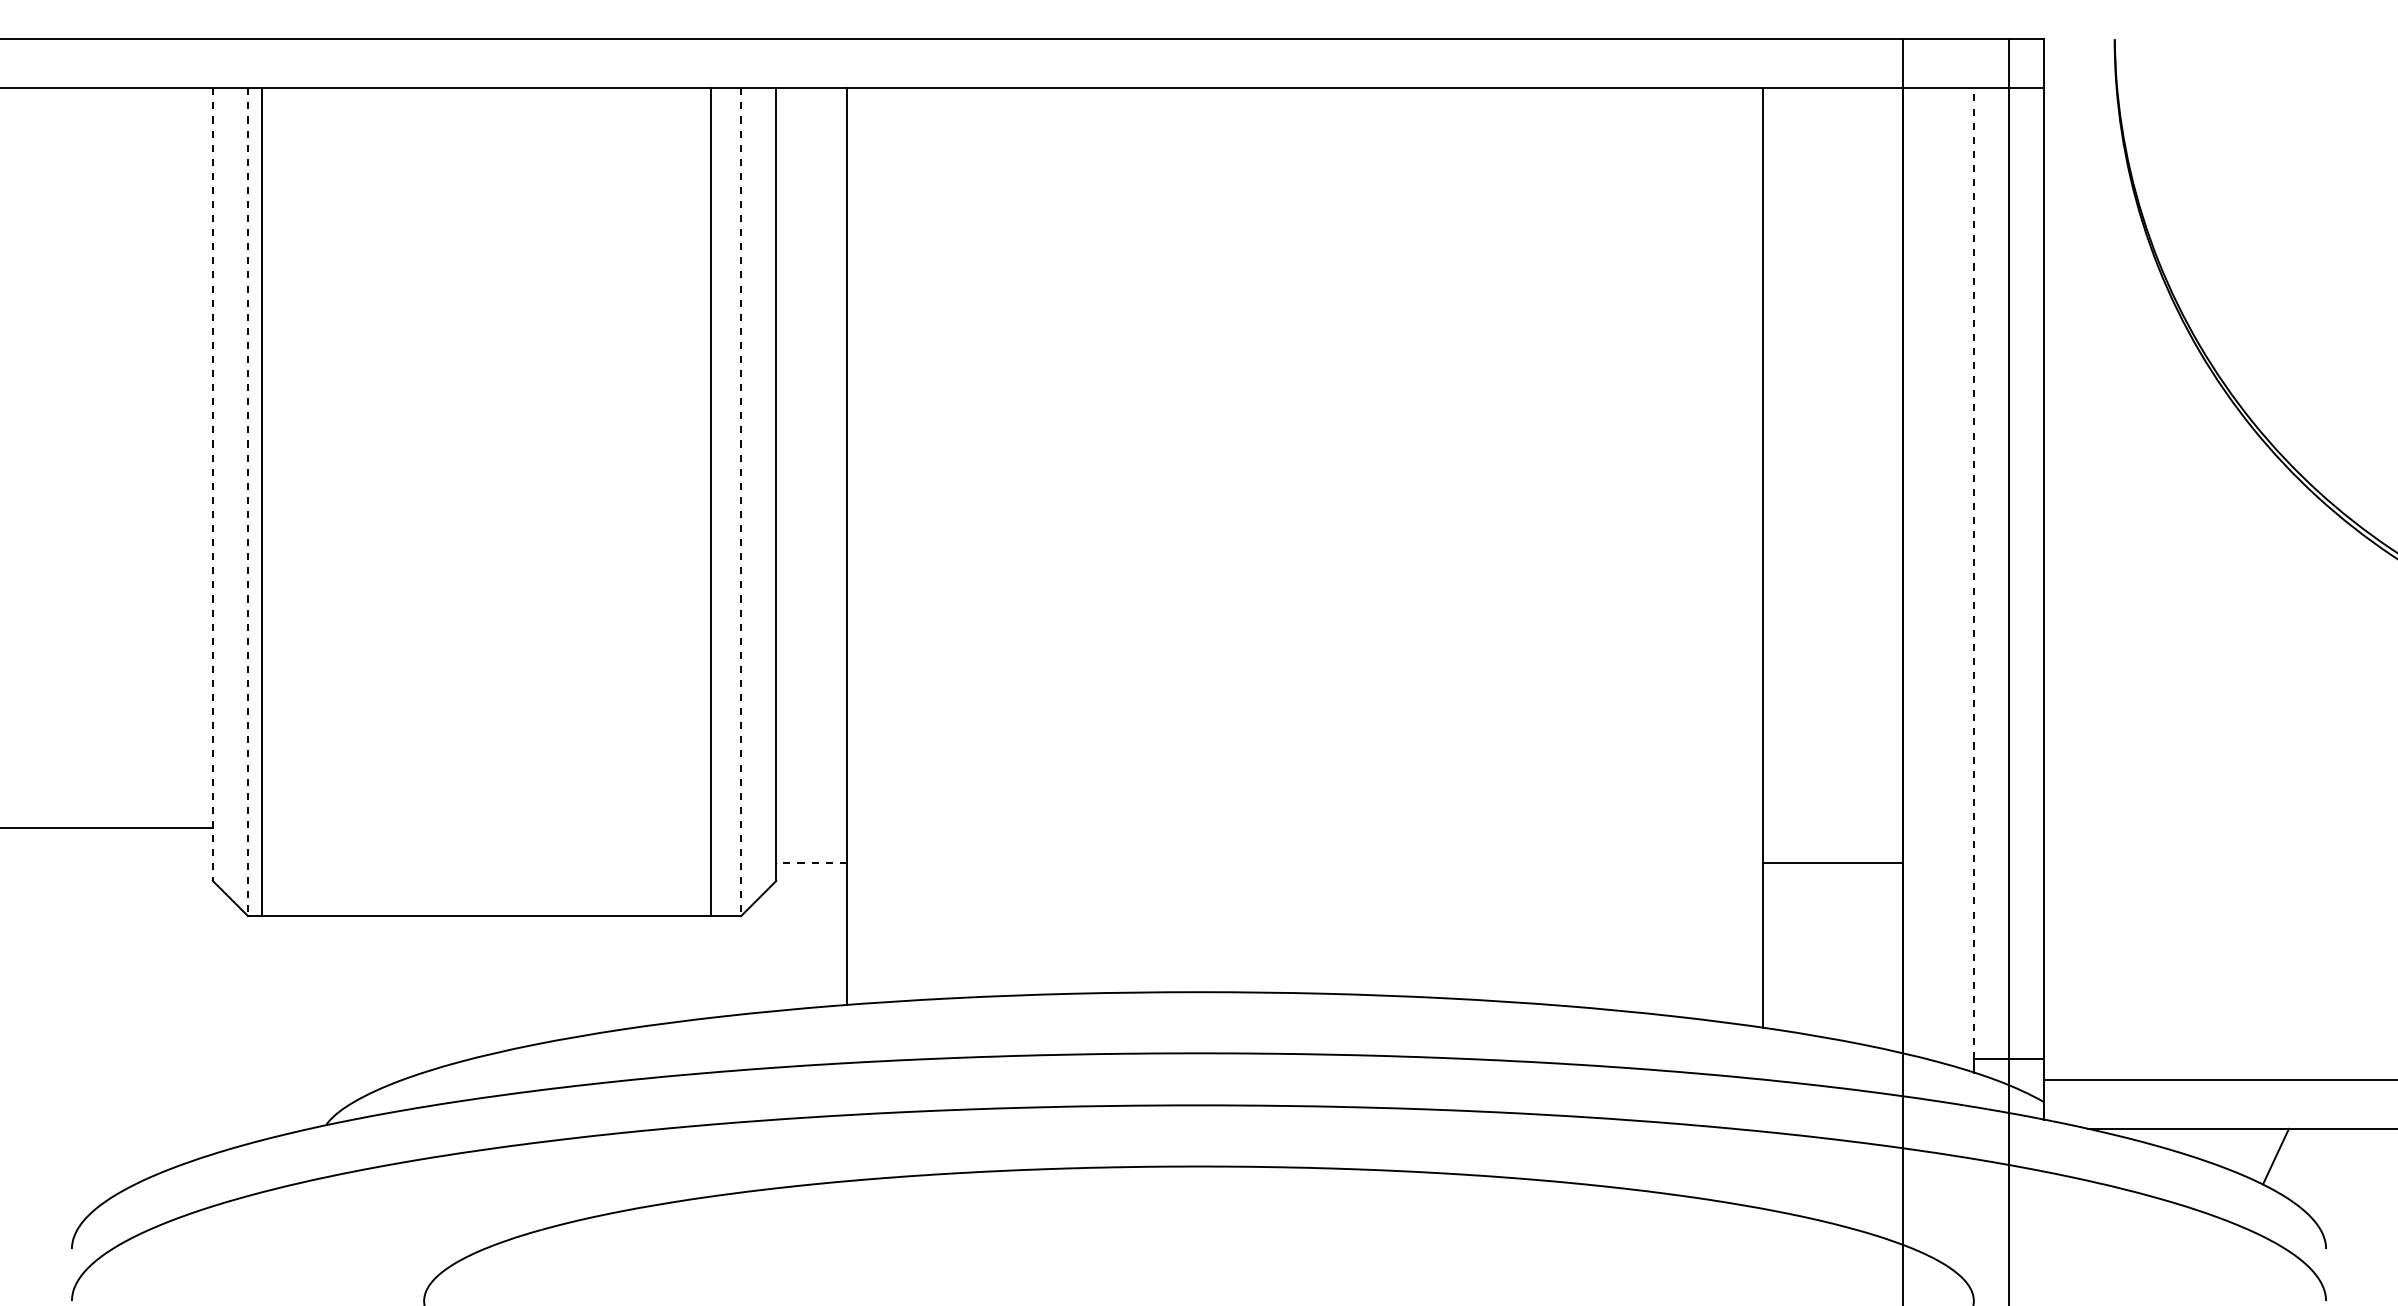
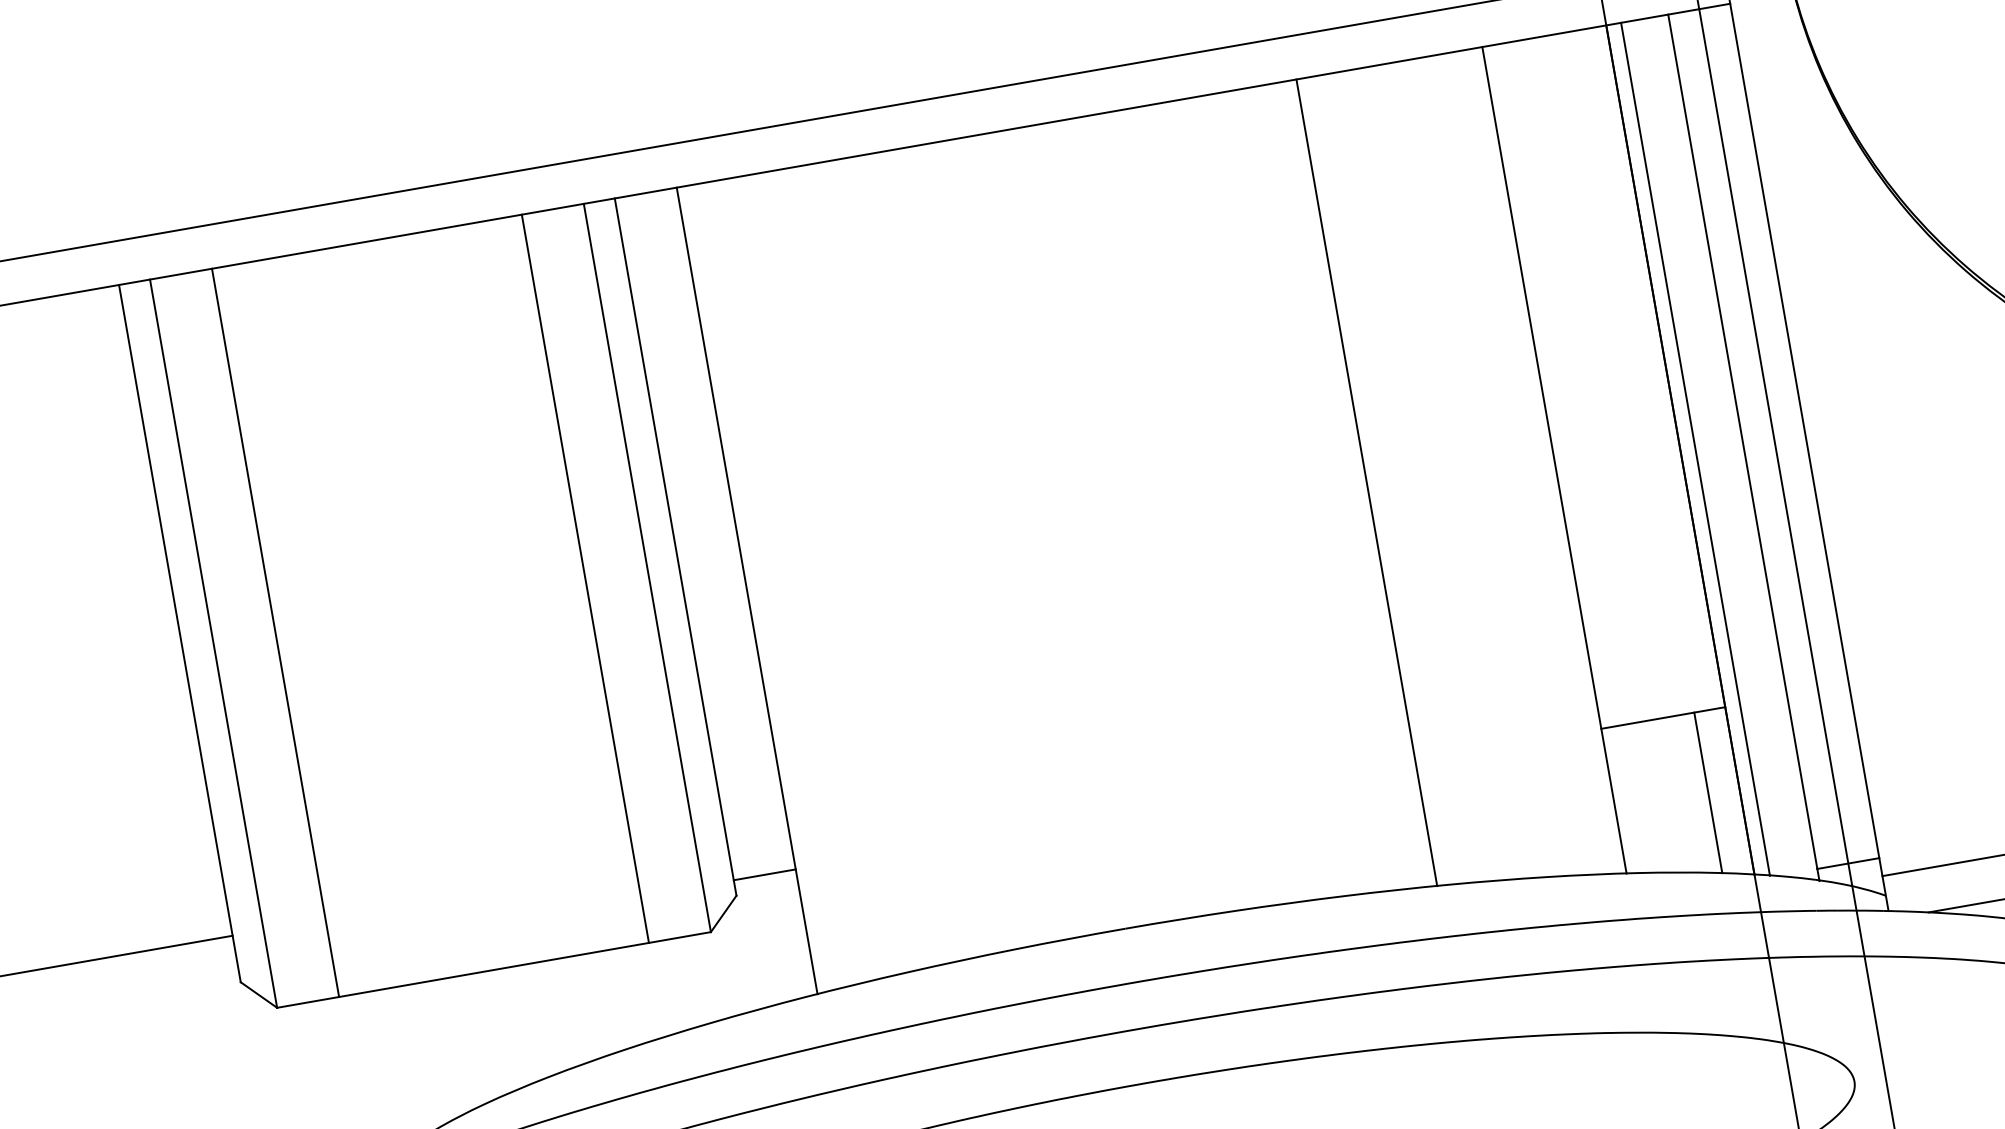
line: (212, 485) -> (179, 634), dashed -> solid
line: (248, 502) -> (214, 643), dashed -> solid
line: (262, 502) -> (275, 633), moved
line: (710, 502) -> (585, 579), moved
line: (741, 502) -> (647, 568), dashed -> solid
line: (1551, 546) -> (1367, 482), added
line: (1920, 572) -> (1695, 448), added
line: (1973, 573) -> (1742, 441), dashed -> solid
line: (811, 863) -> (764, 875), dashed -> solid
line: (1868, 954) -> (1708, 792), added

